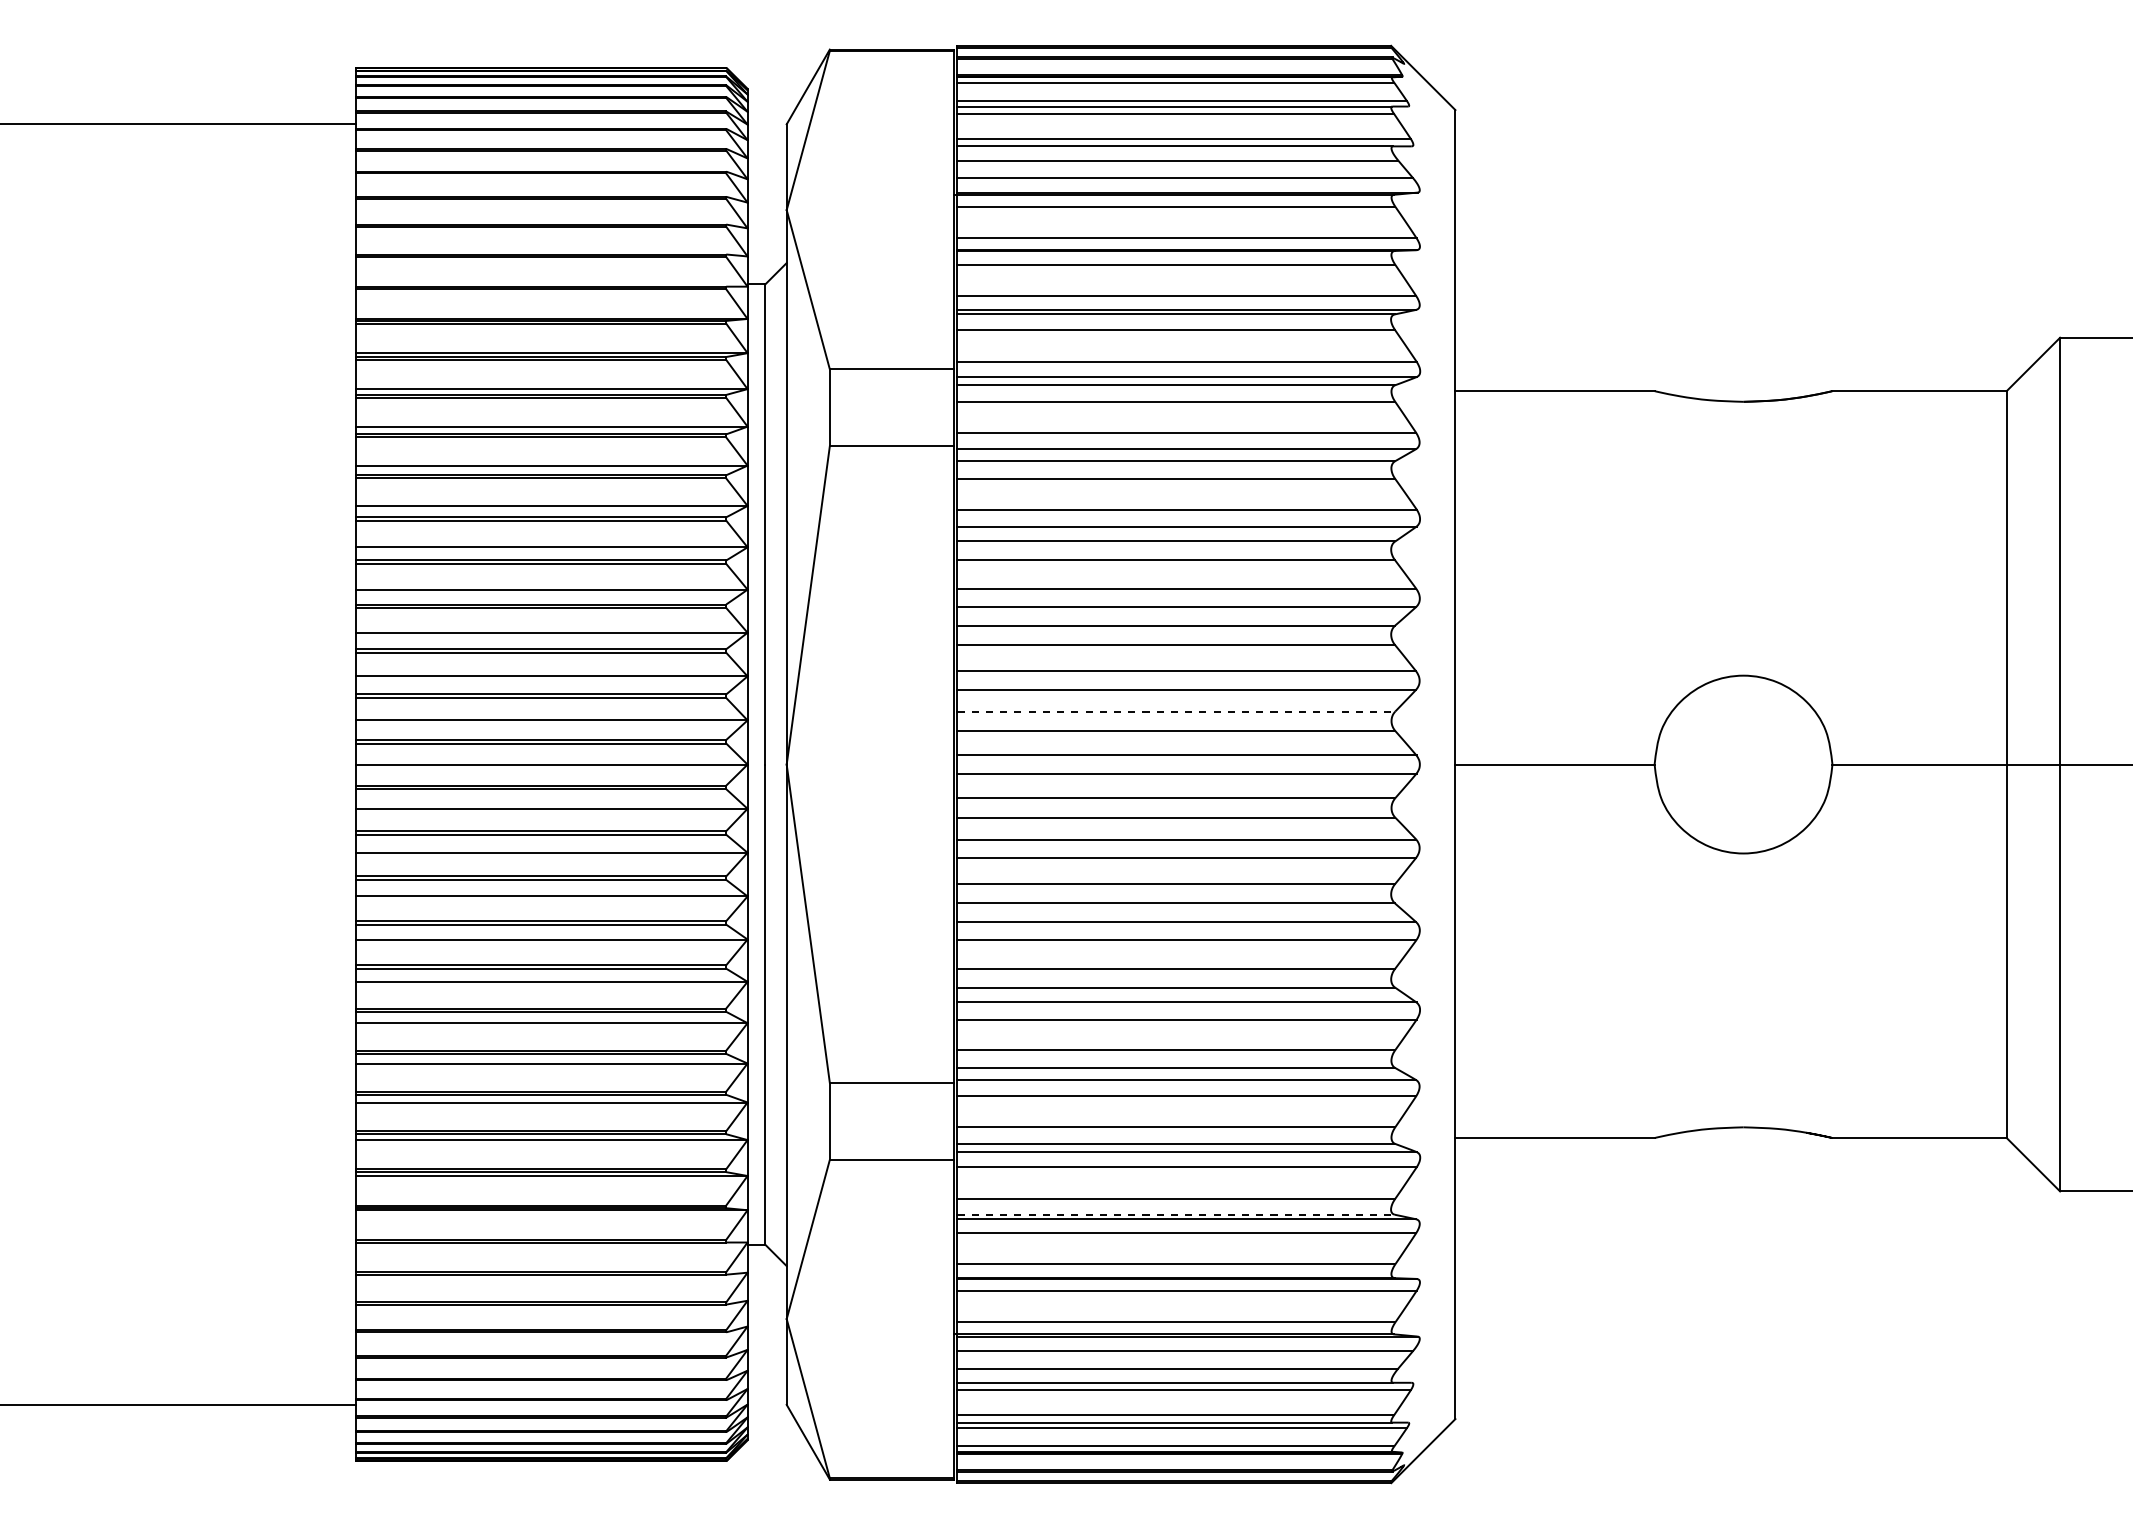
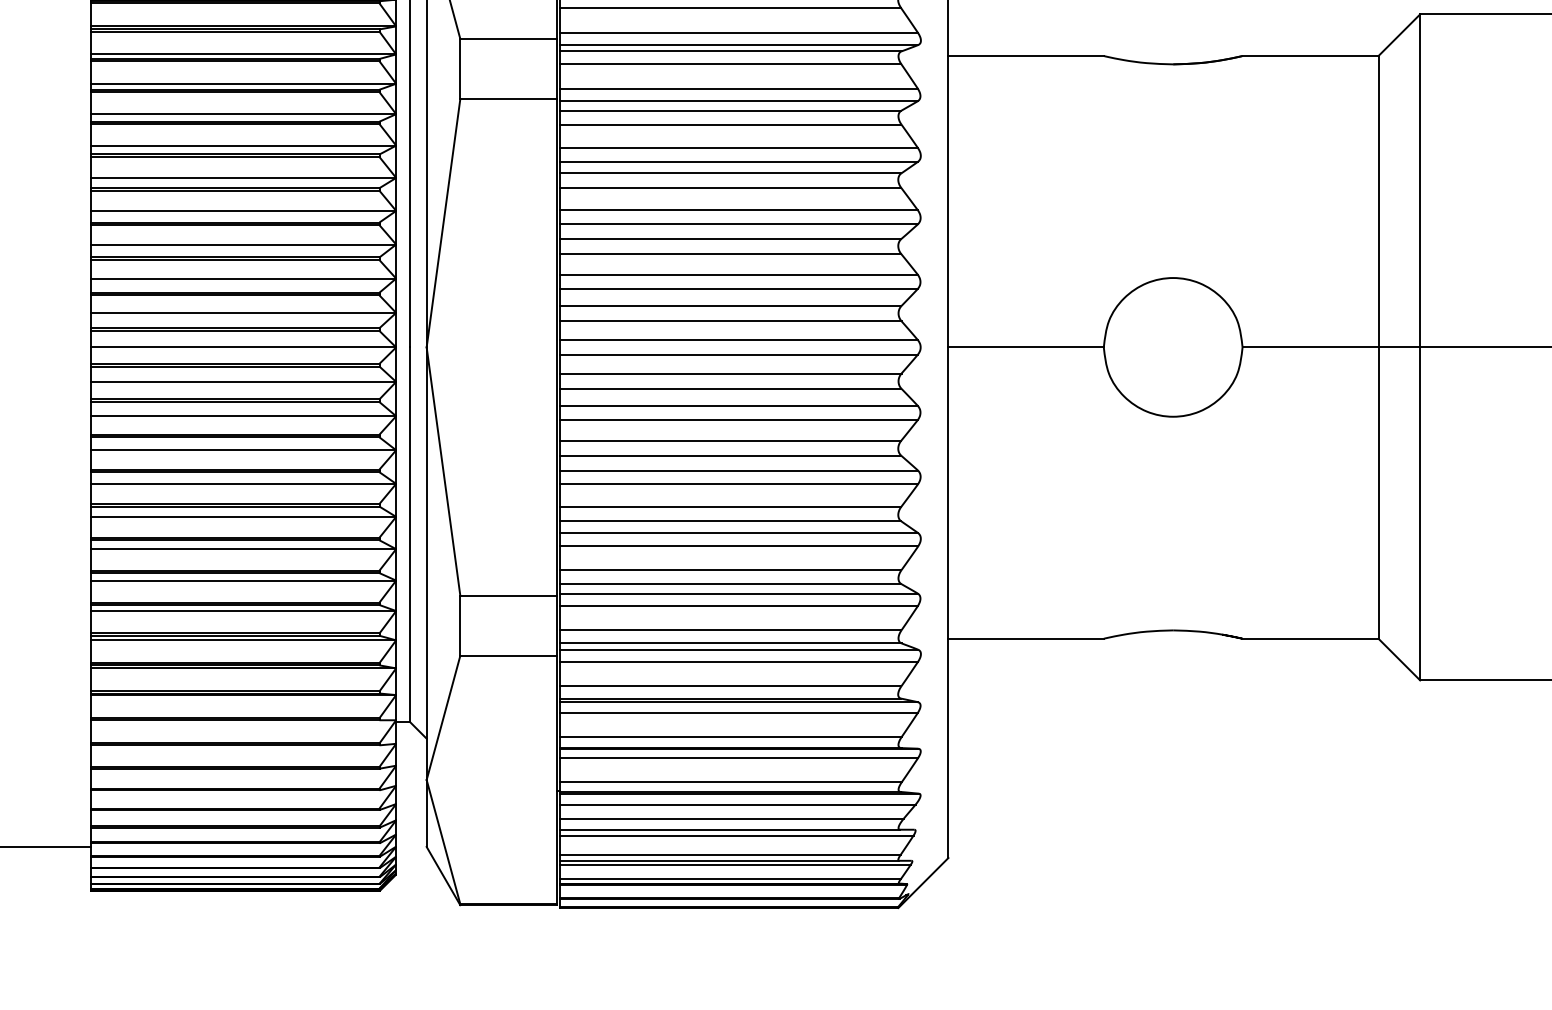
line: (1176, 711) -> (730, 305), dashed -> solid
line: (1176, 1214) -> (730, 698), dashed -> solid

